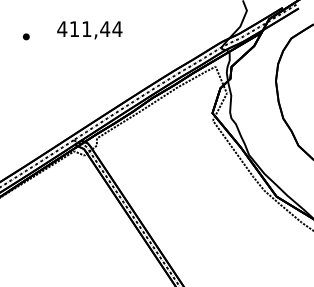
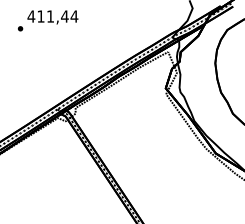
text: (89, 30) -> (52, 17), moved

